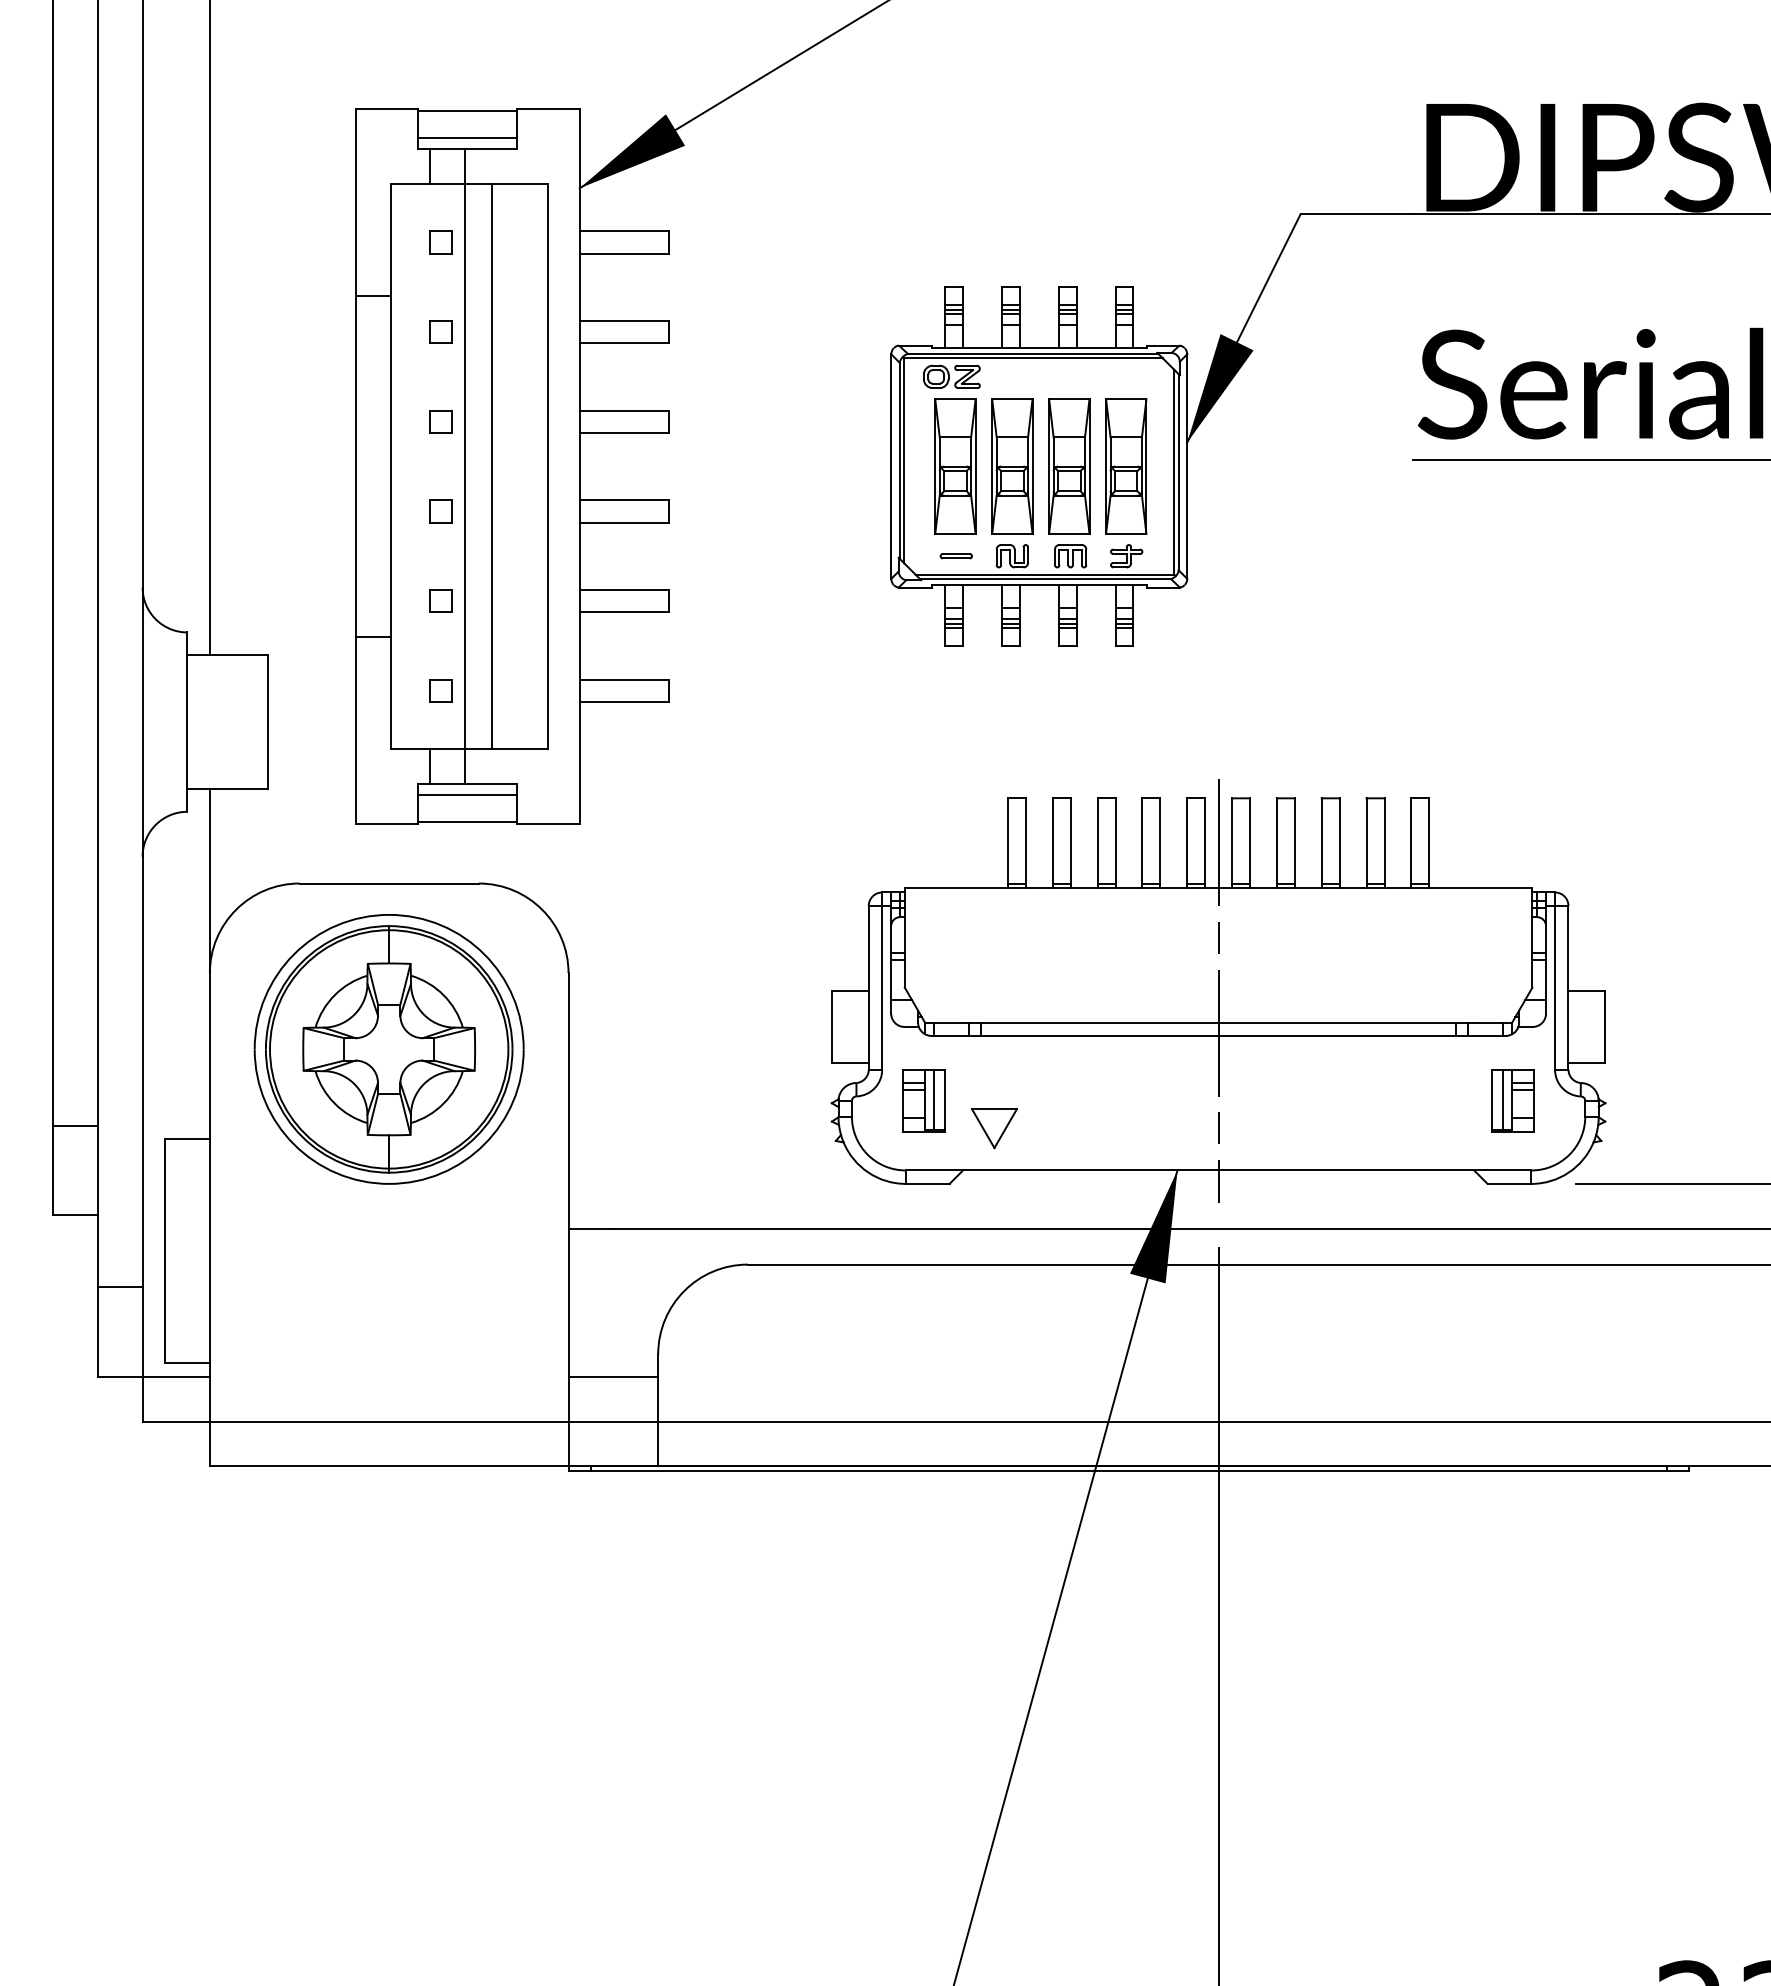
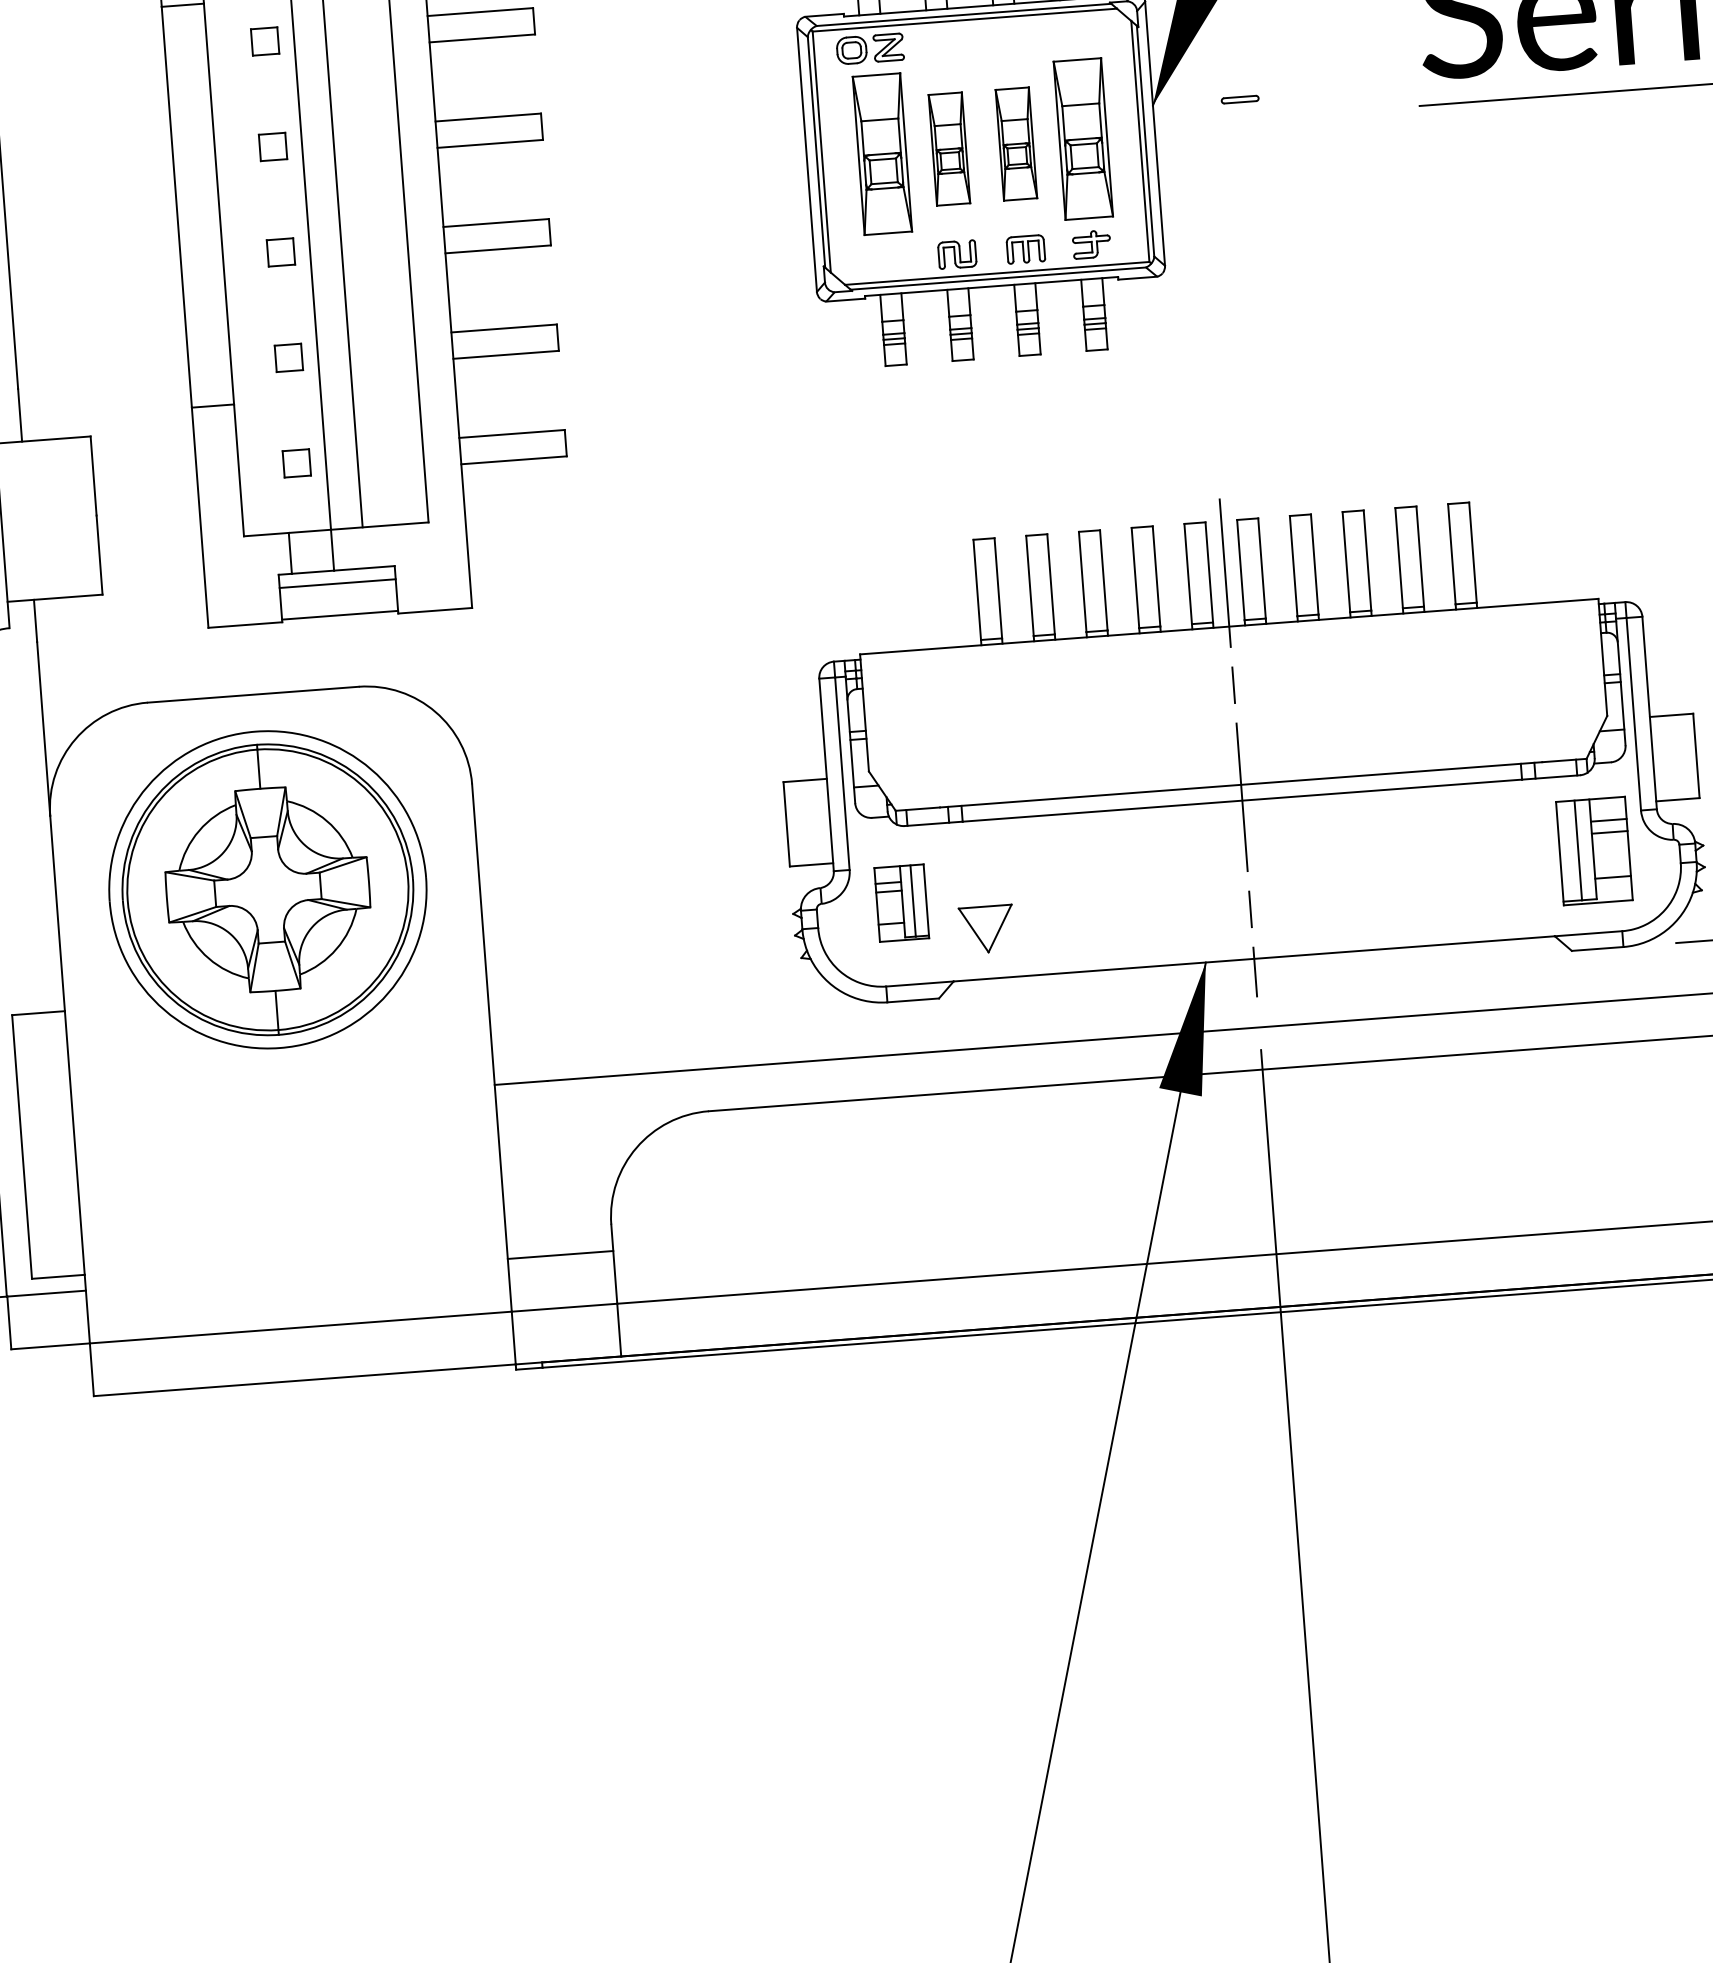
part: (1012, 466) -> (949, 149), size x0.7
part: (1069, 466) -> (1016, 144), size x0.7
part: (955, 556) -> (1239, 100), moved
part: (1512, 1100) -> (1593, 850), size x1.4

